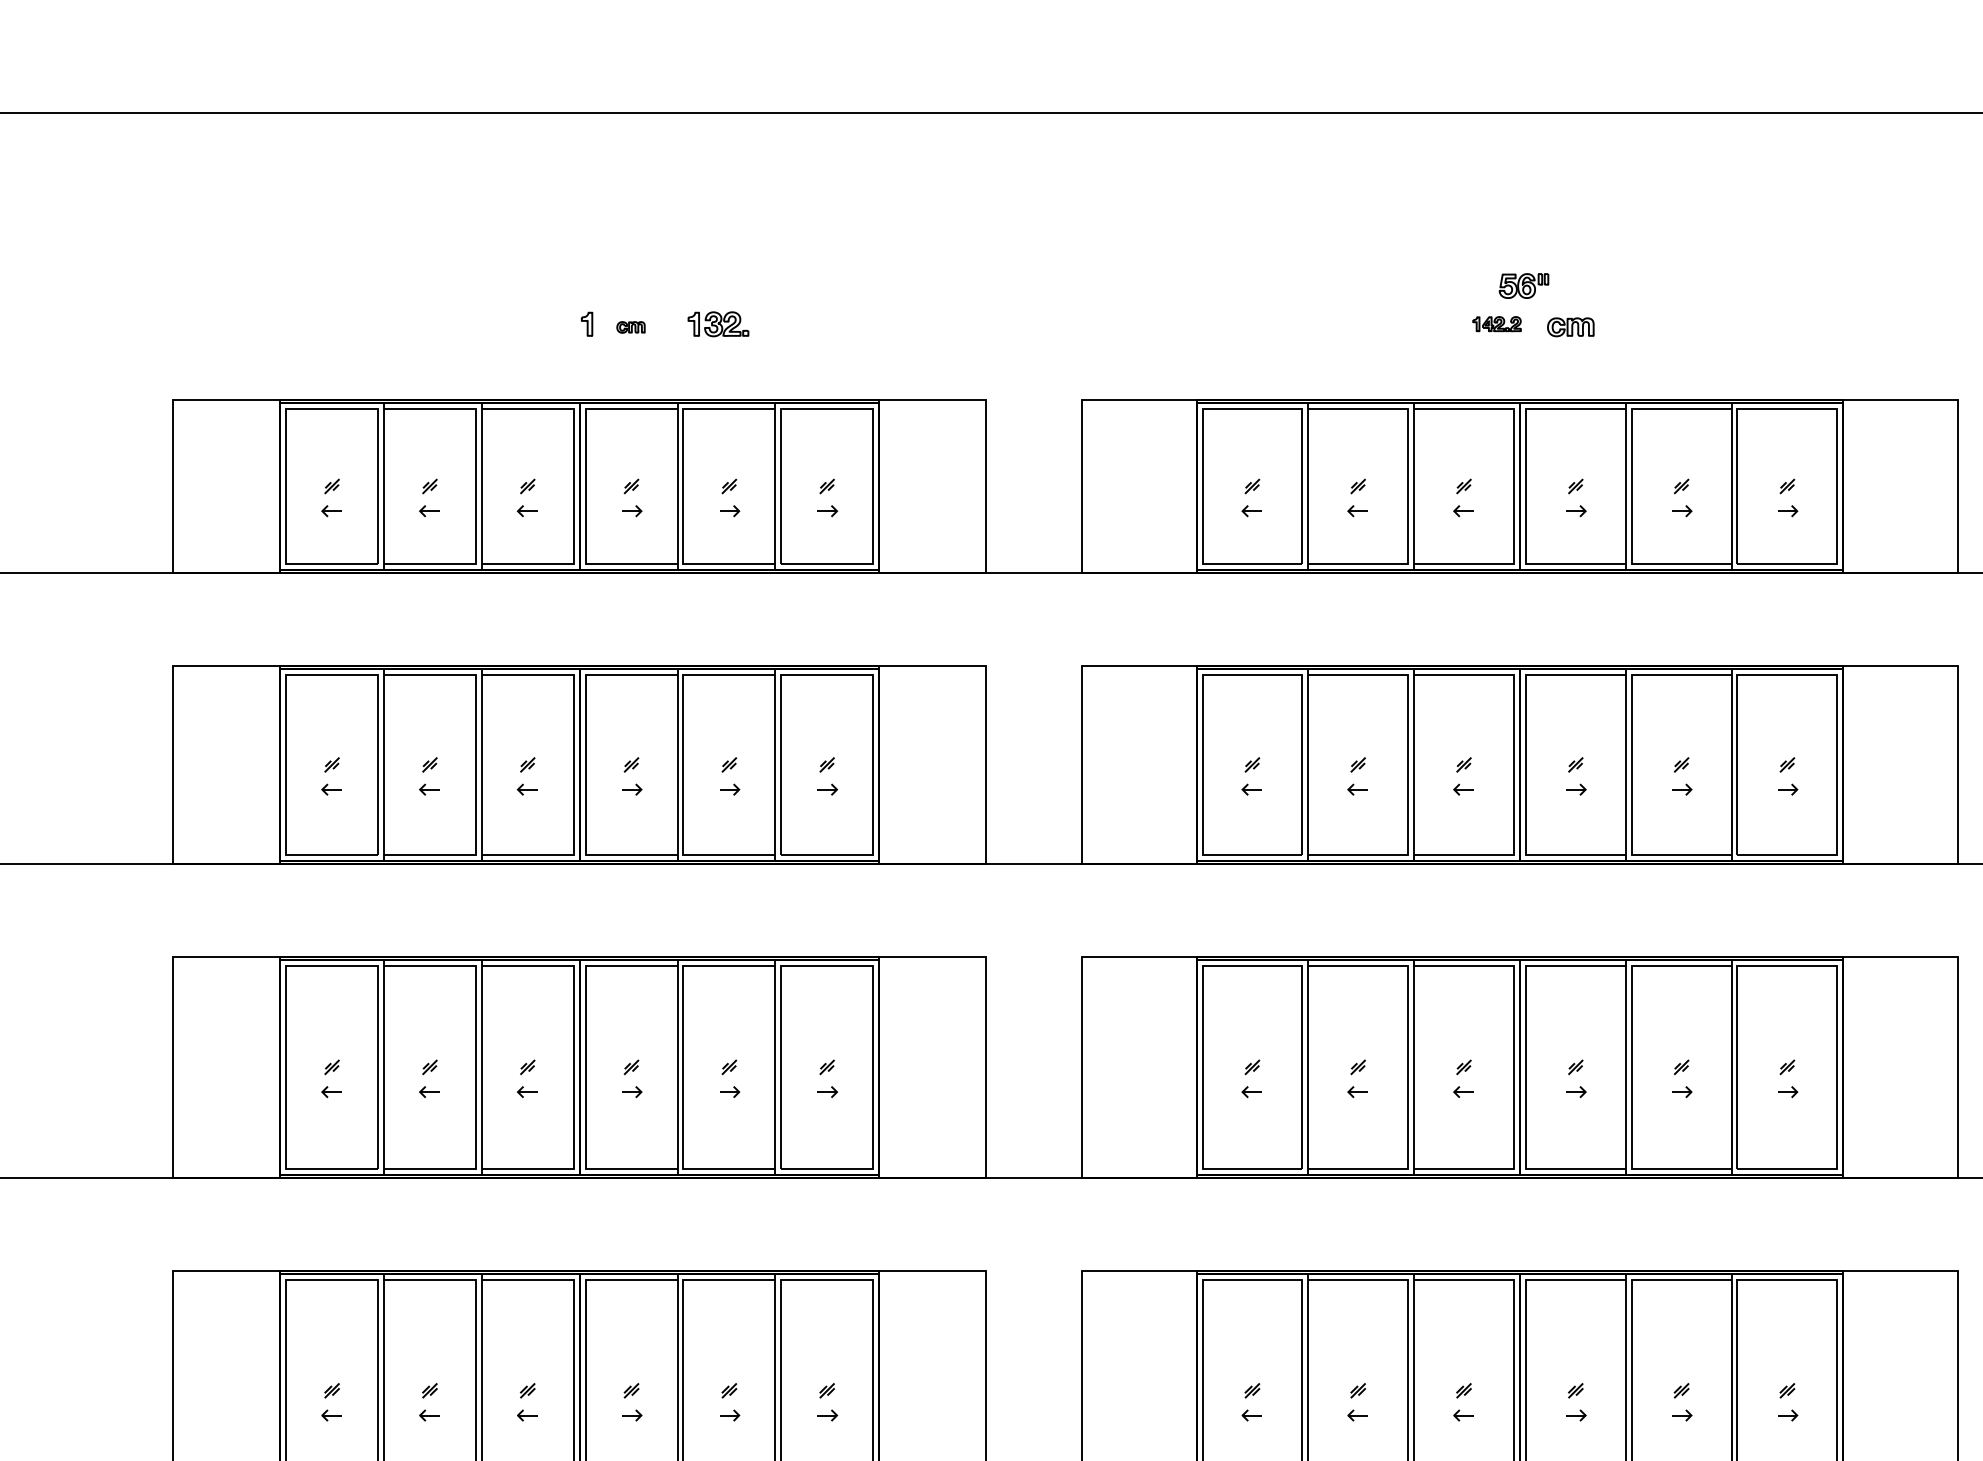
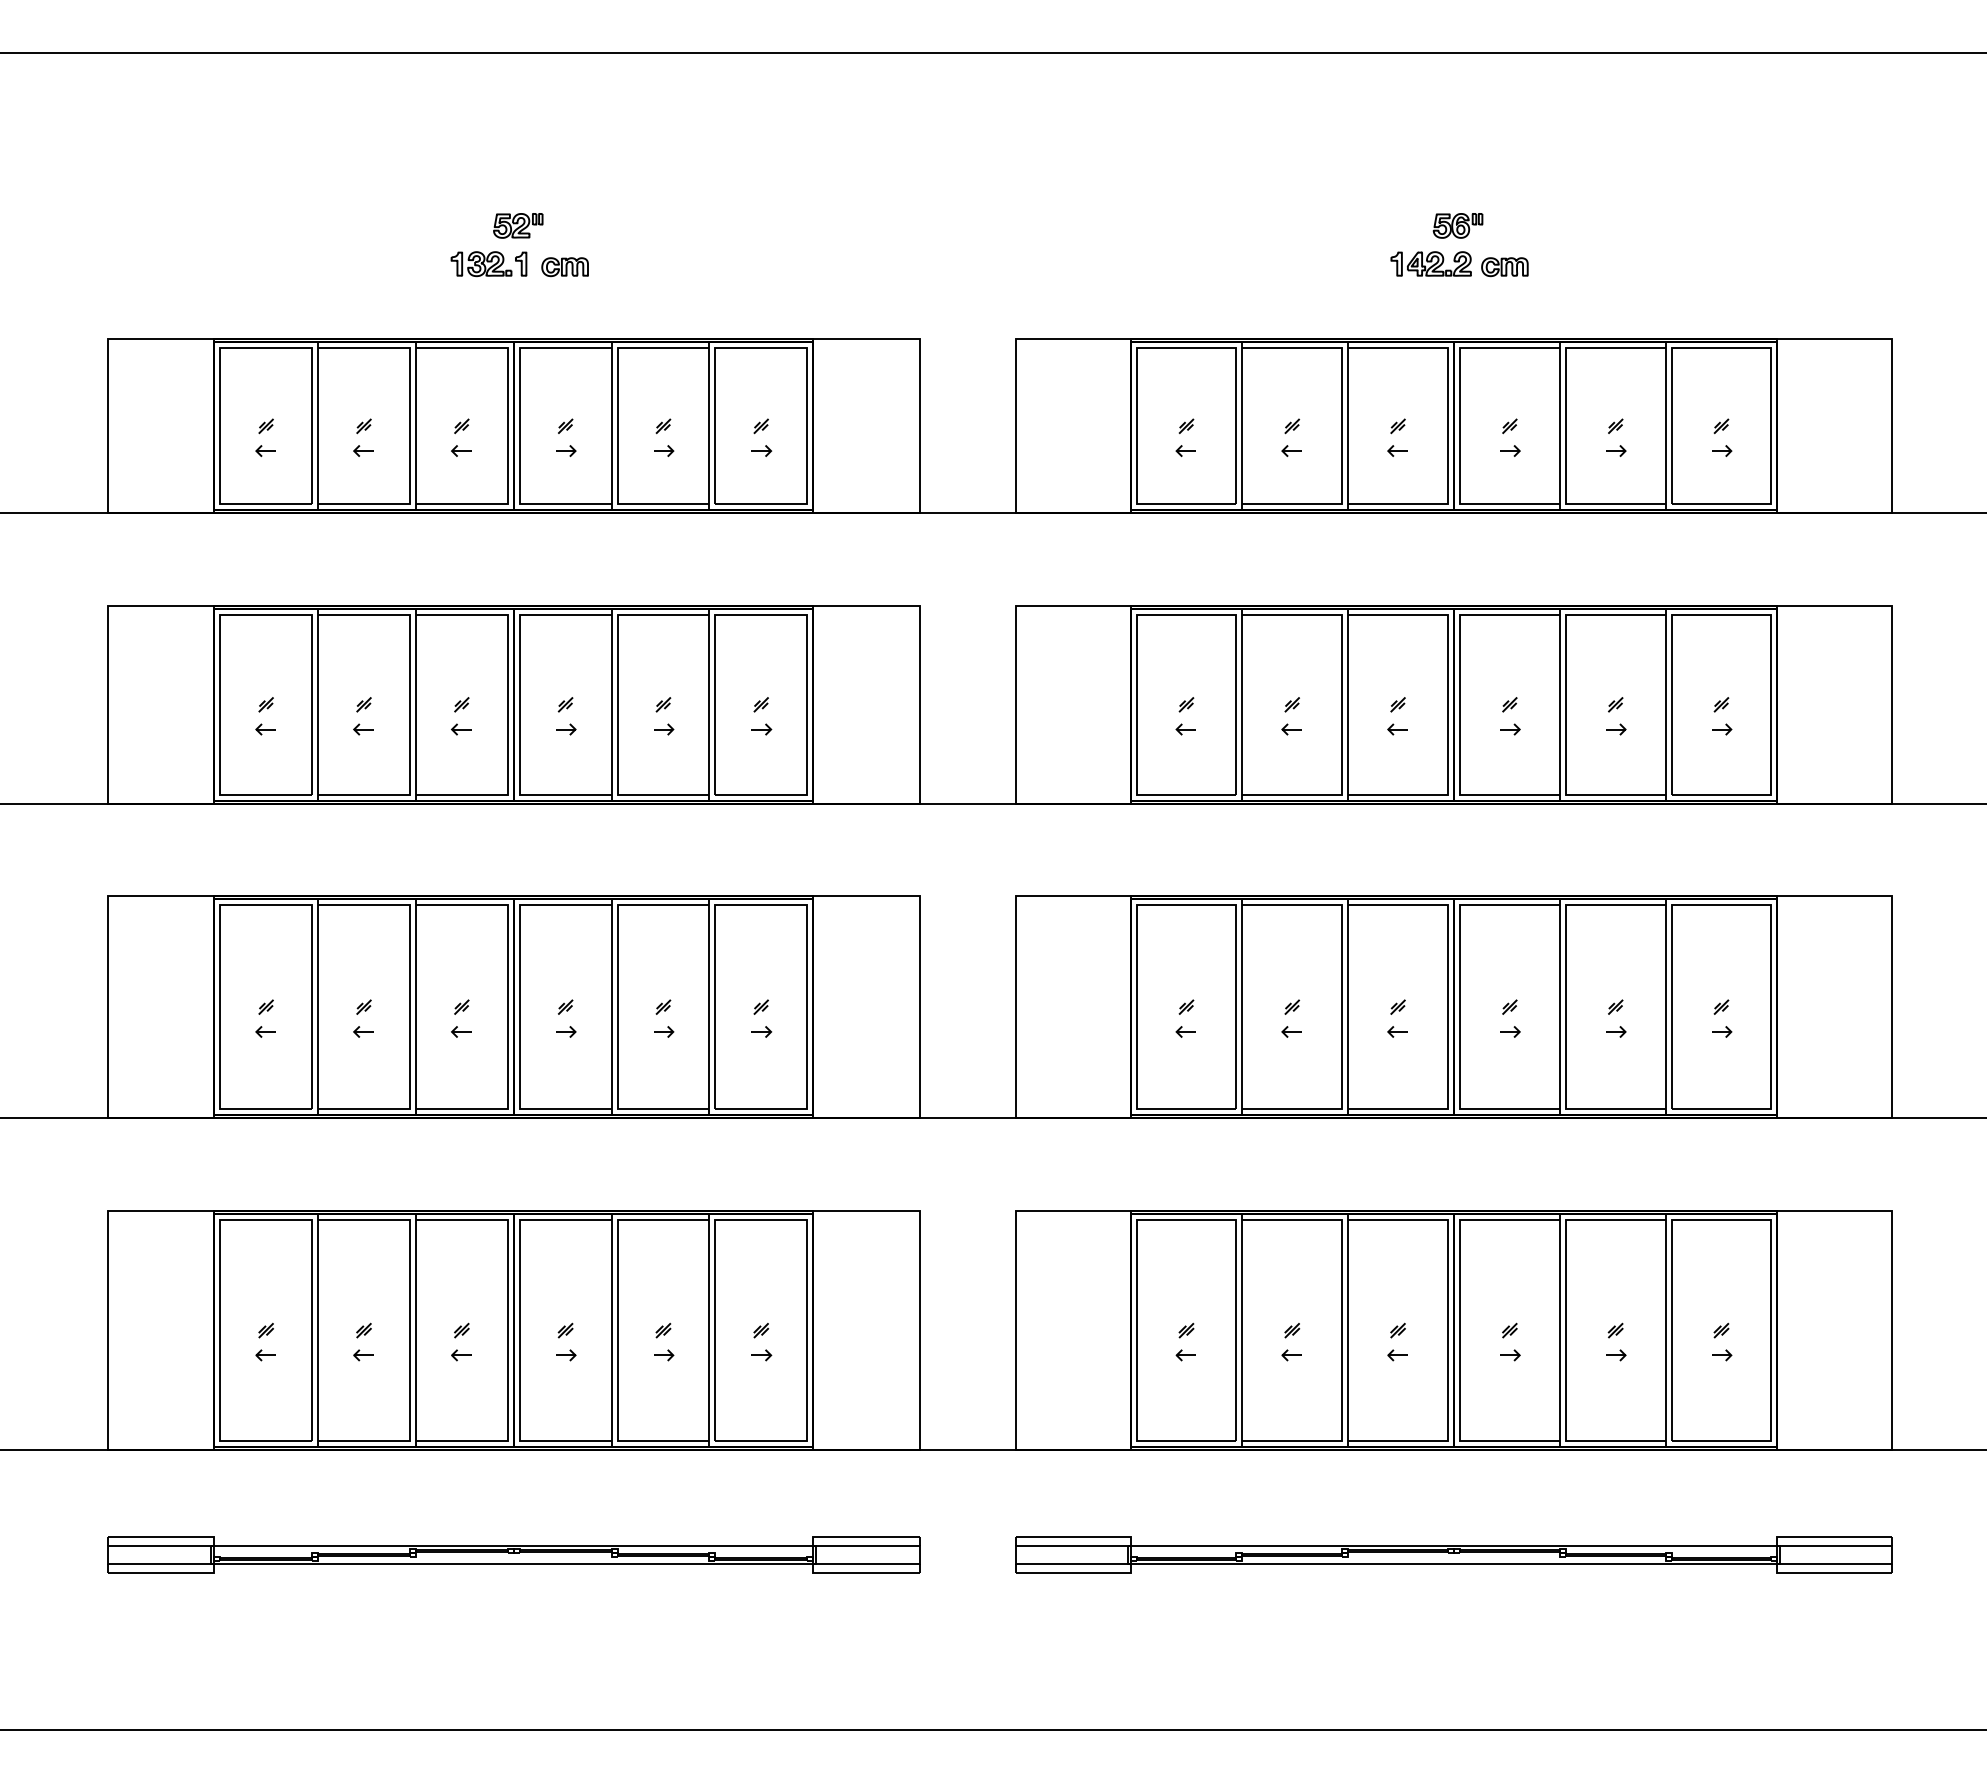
part: (584, 285) -> (518, 225), added
part: (1496, 323) -> (1430, 263), size x1.67
part: (718, 324) -> (481, 264), moved
part: (630, 327) -> (564, 267), size x1.67

